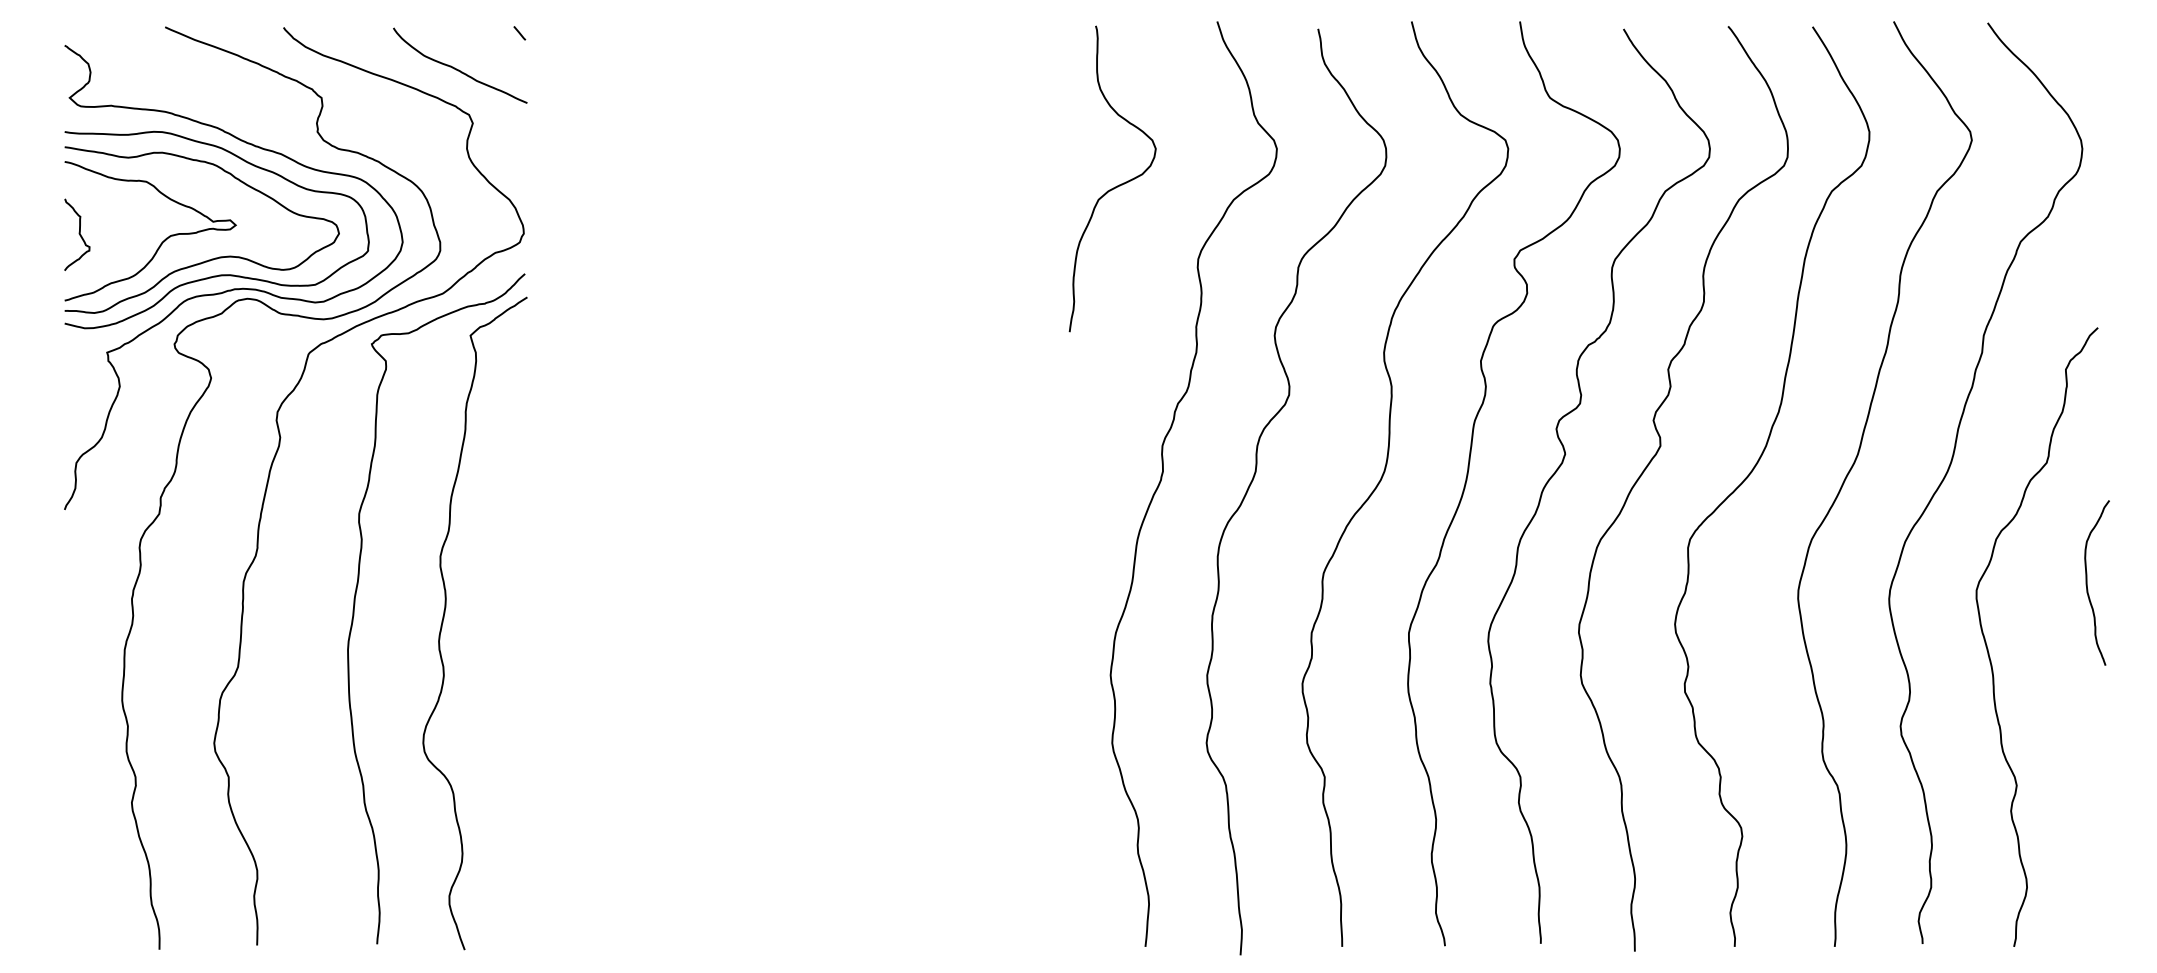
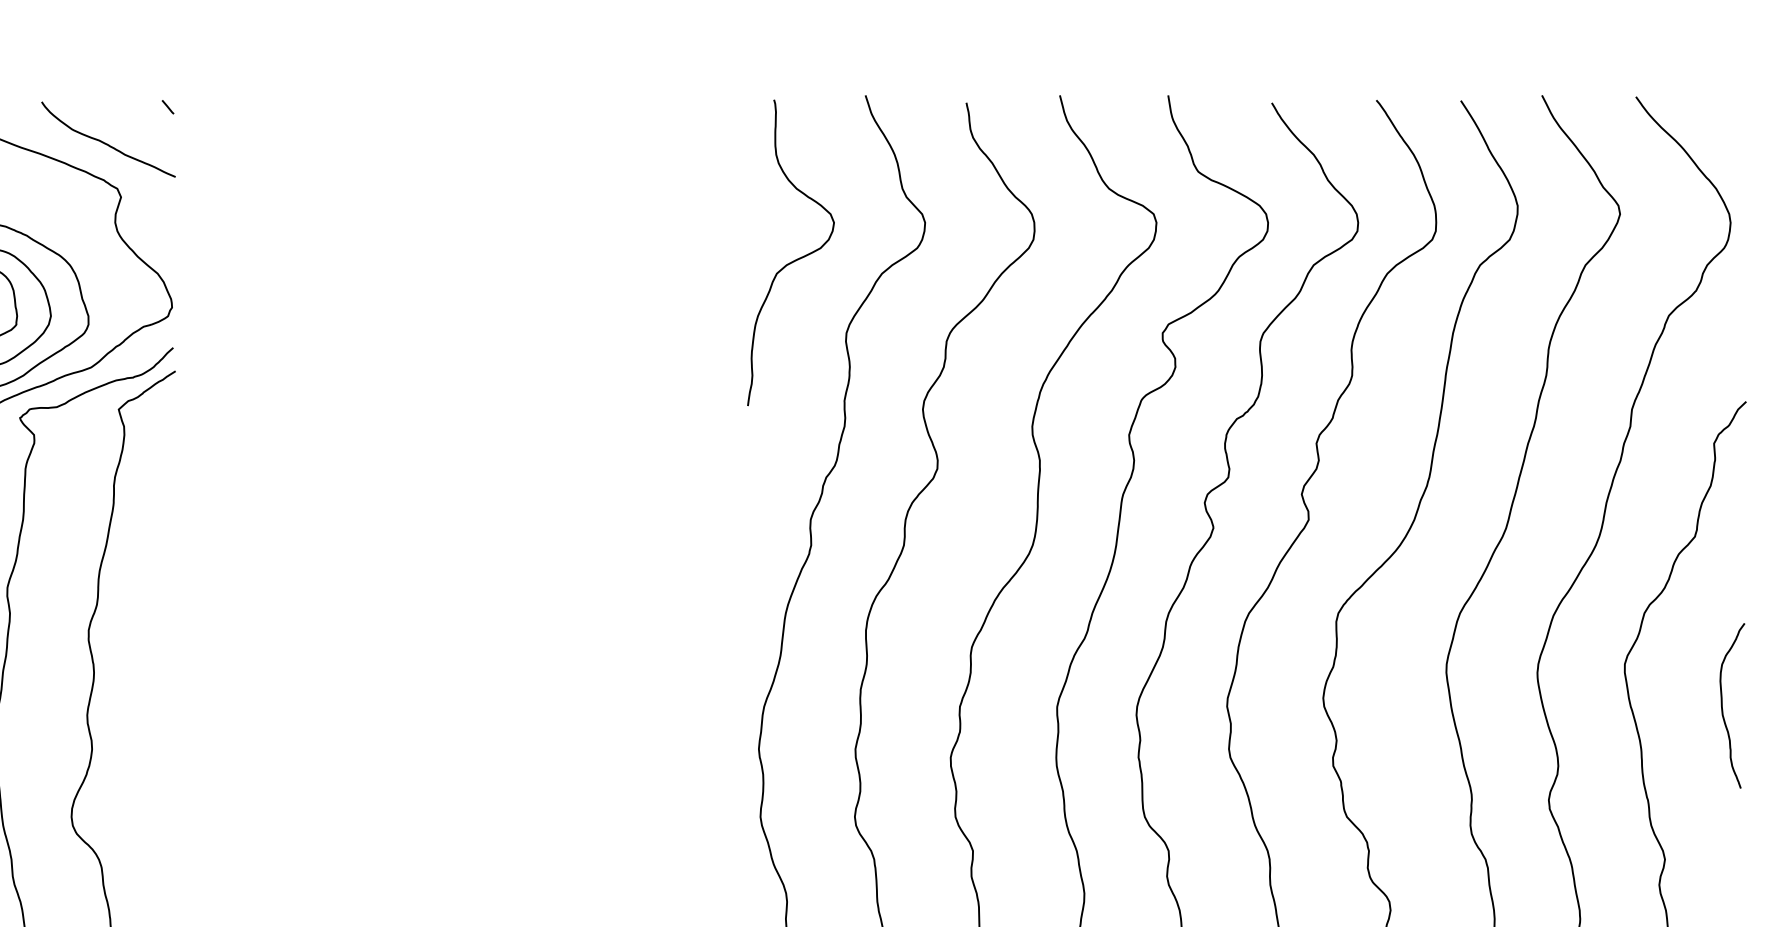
curve: (1115, 186) -> (793, 260), moved
curve: (2087, 582) -> (1722, 705), moved

